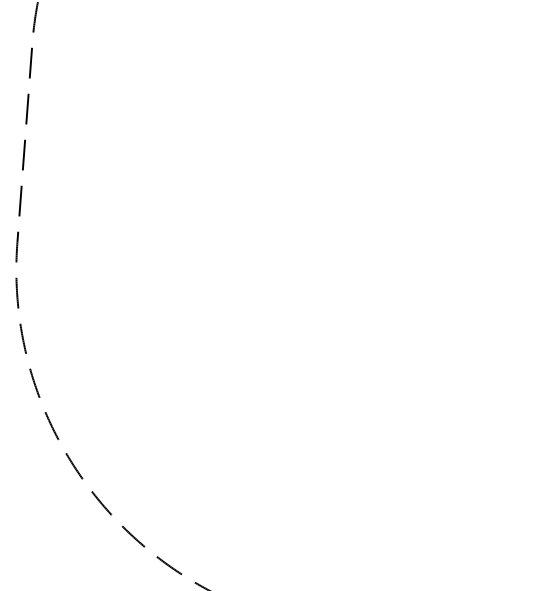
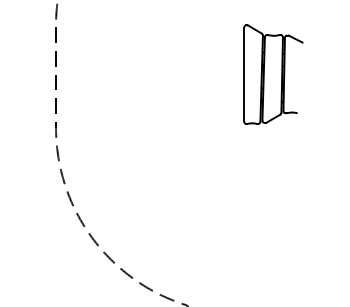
part: (448, 171) -> (273, 74), added

